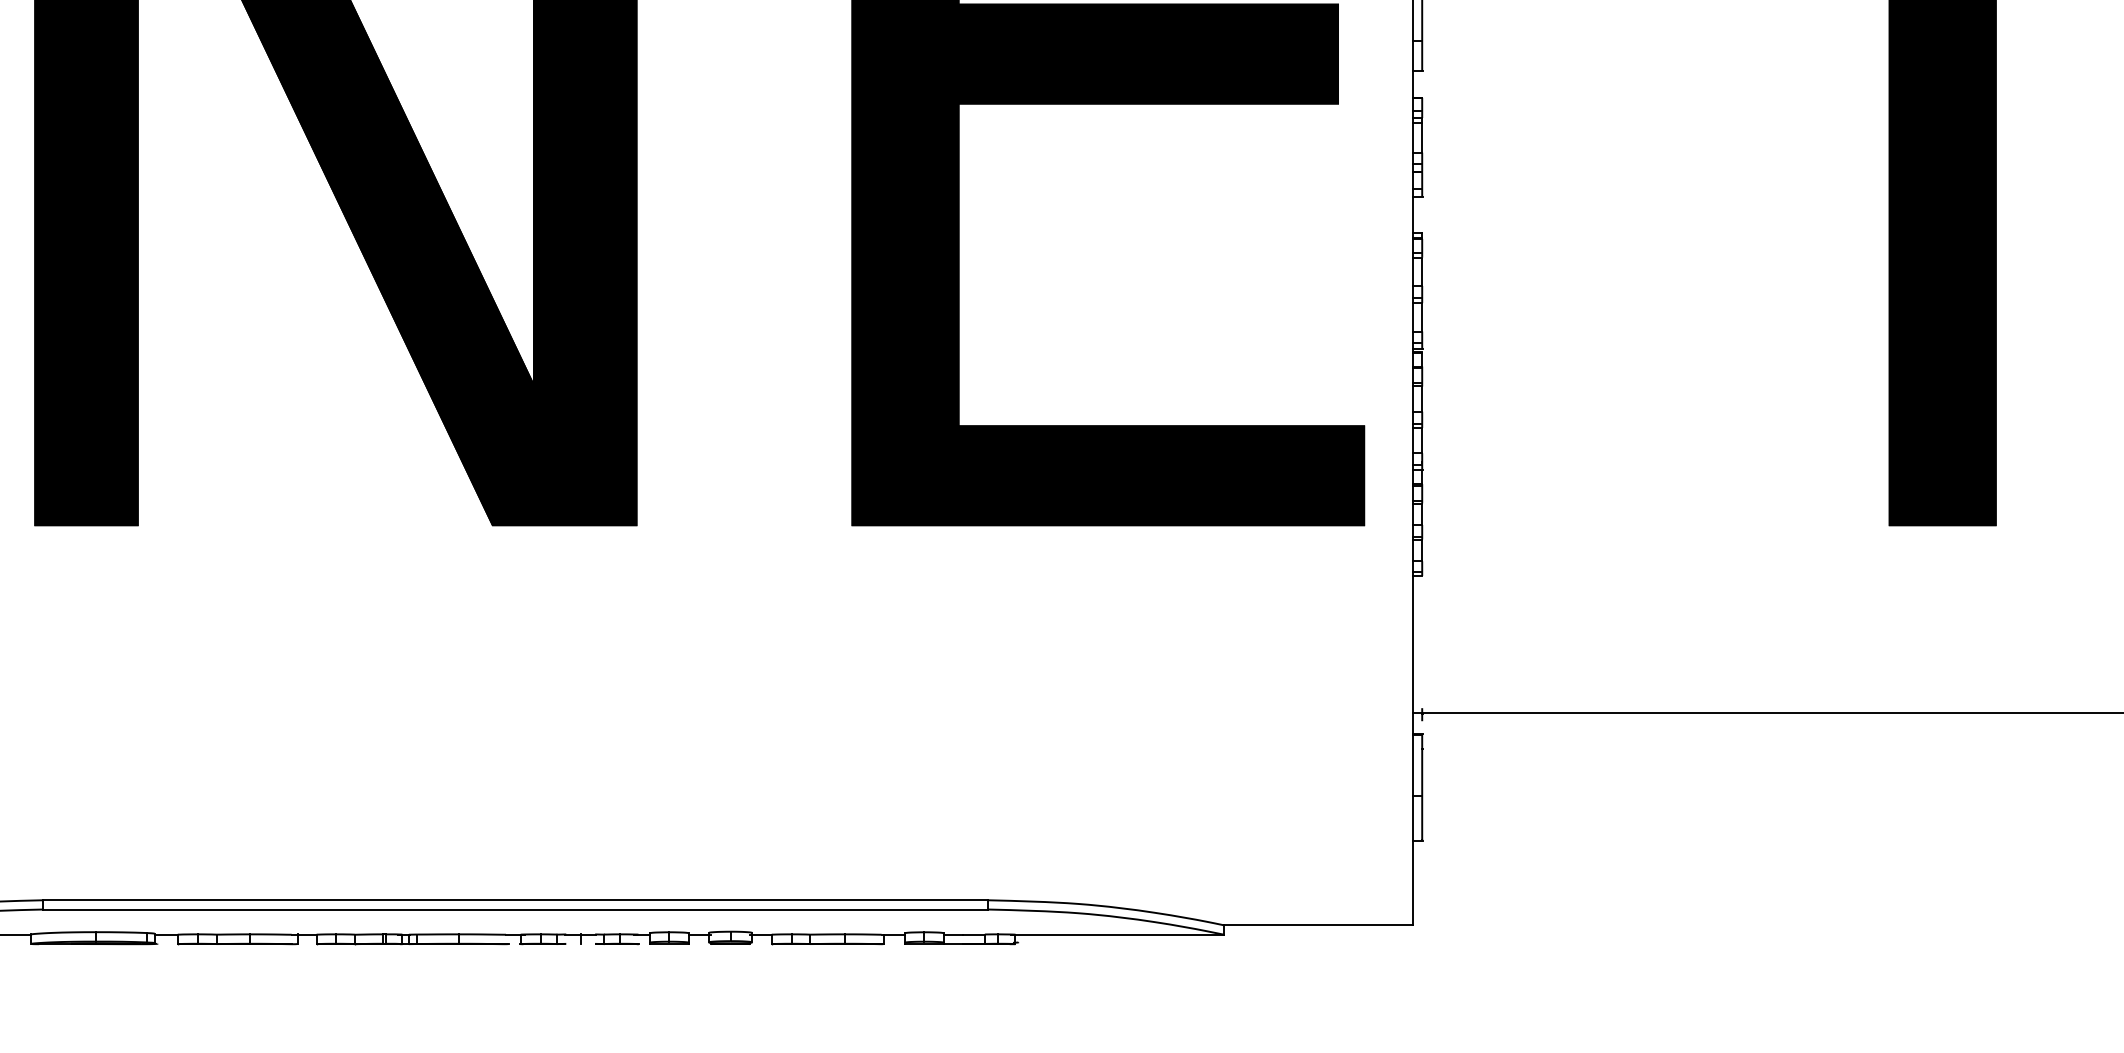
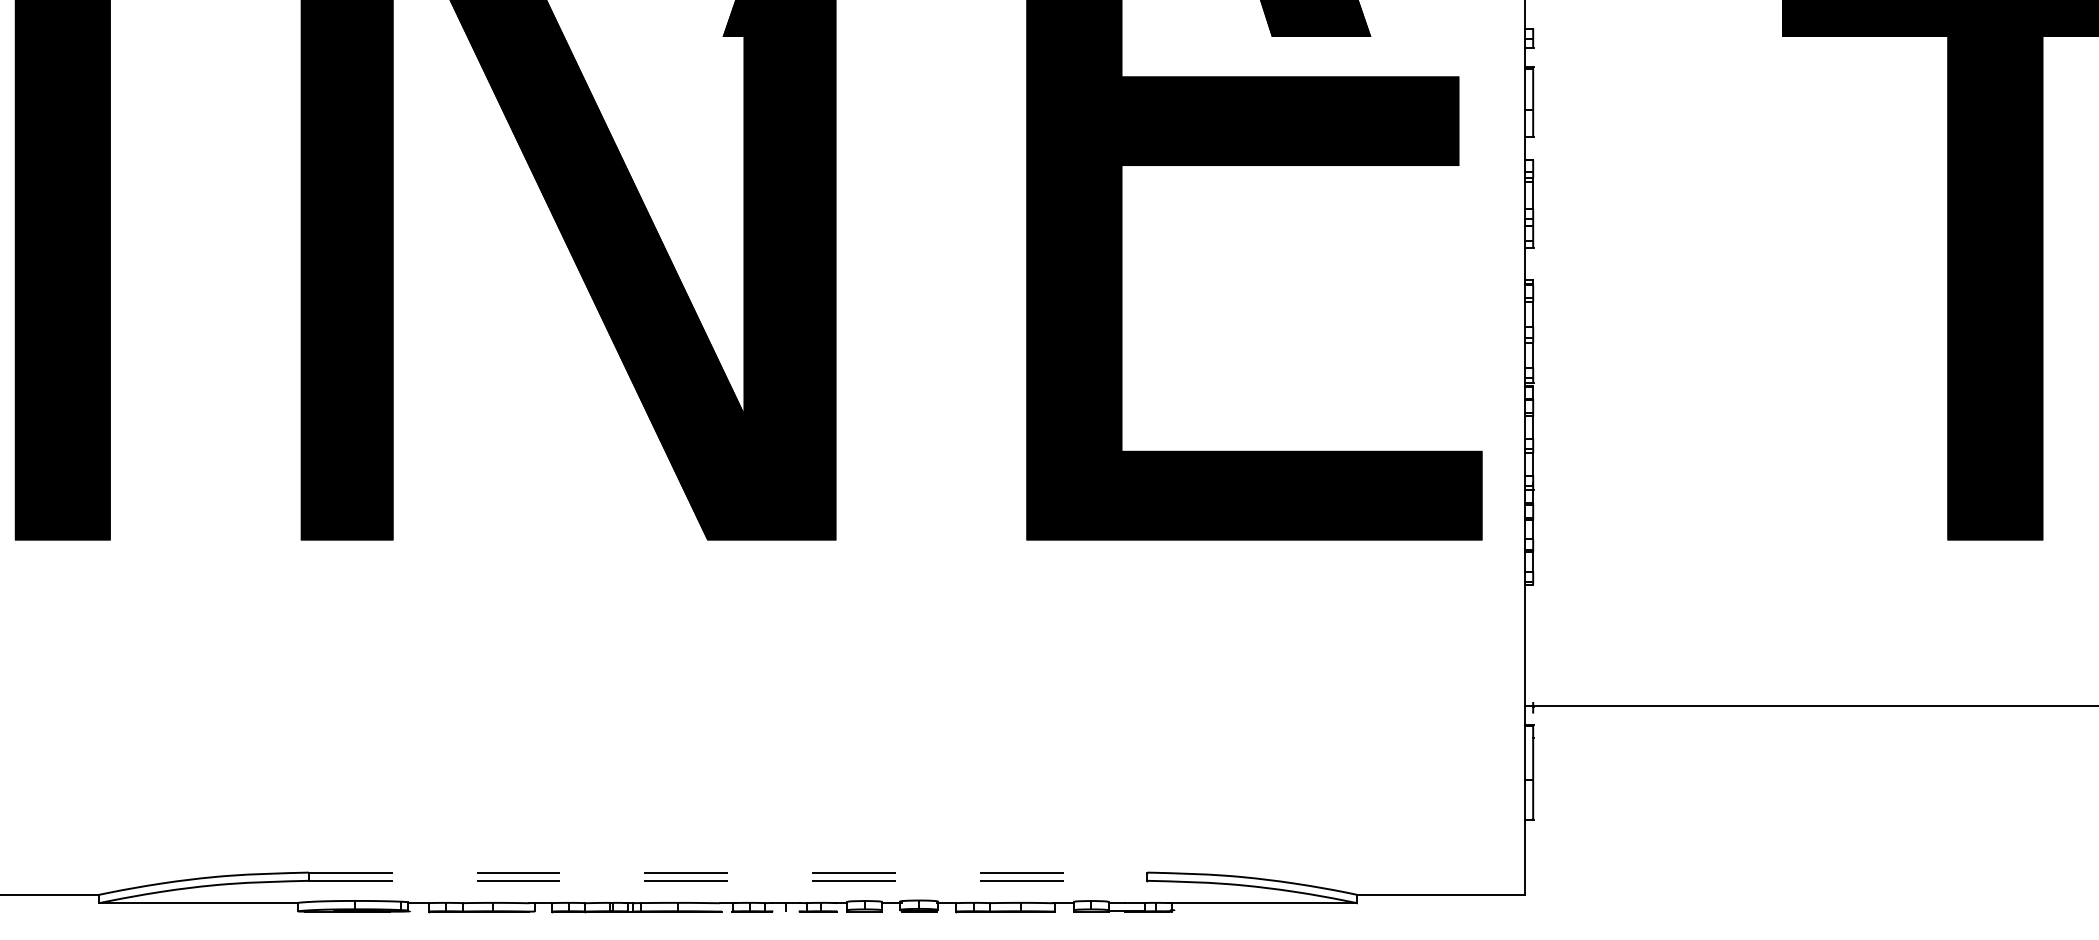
line: (515, 900) -> (728, 872), solid -> dashed
line: (515, 909) -> (728, 880), solid -> dashed

